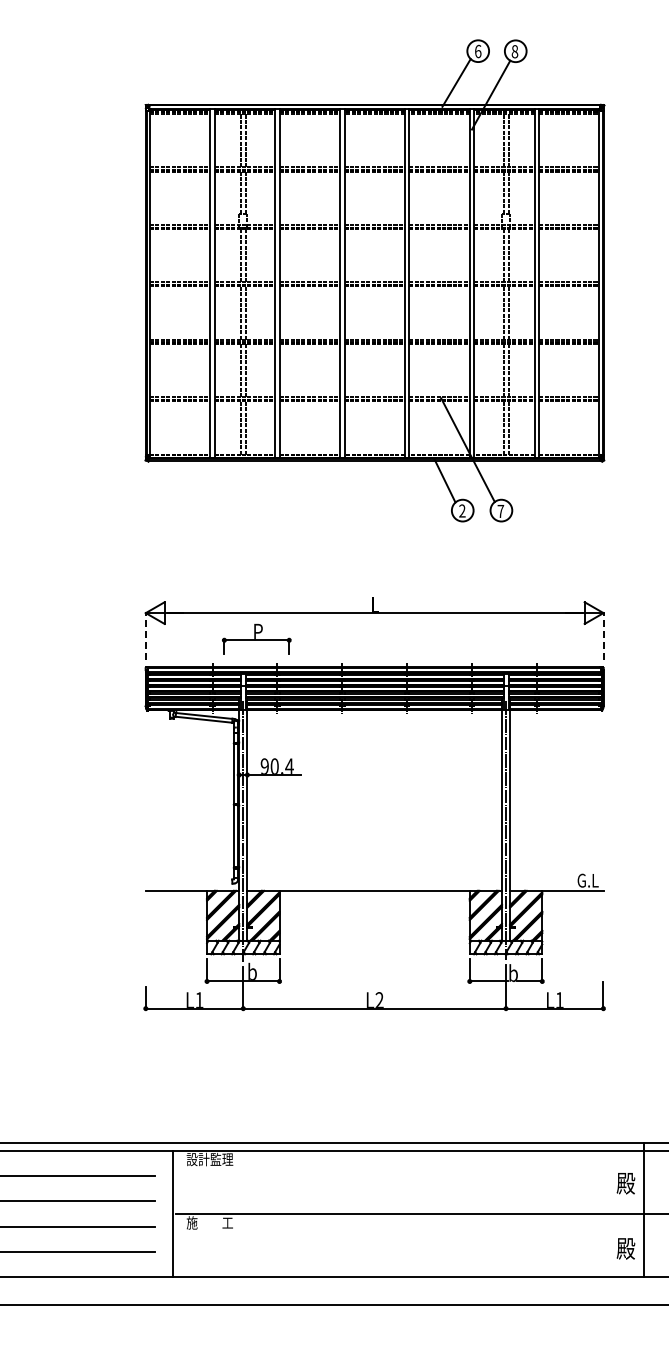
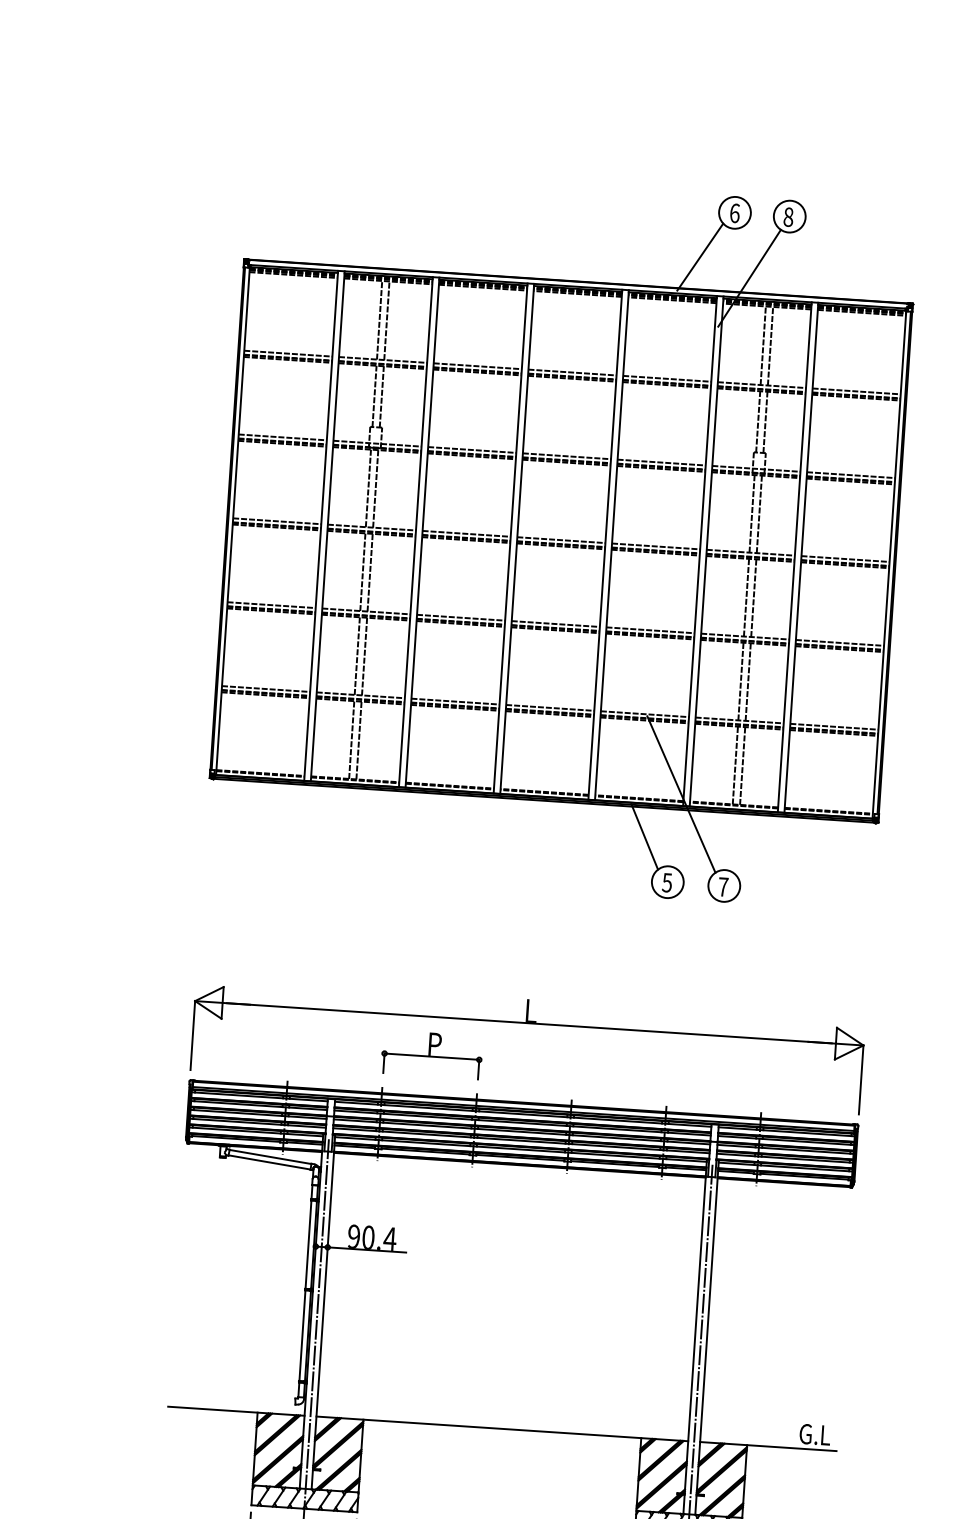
text: (462, 510) -> (667, 881), 2 -> 5
line: (145, 636) -> (192, 1035), dashed -> solid
line: (603, 636) -> (861, 1079), dashed -> solid
part: (256, 639) -> (431, 1055), moved

